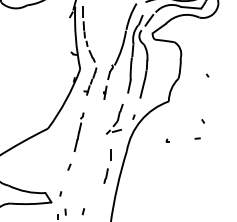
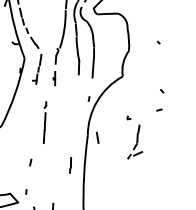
part: (114, 118) -> (133, 141), moved
part: (78, 131) -> (44, 121), moved
line: (110, 154) -> (97, 137), moved

